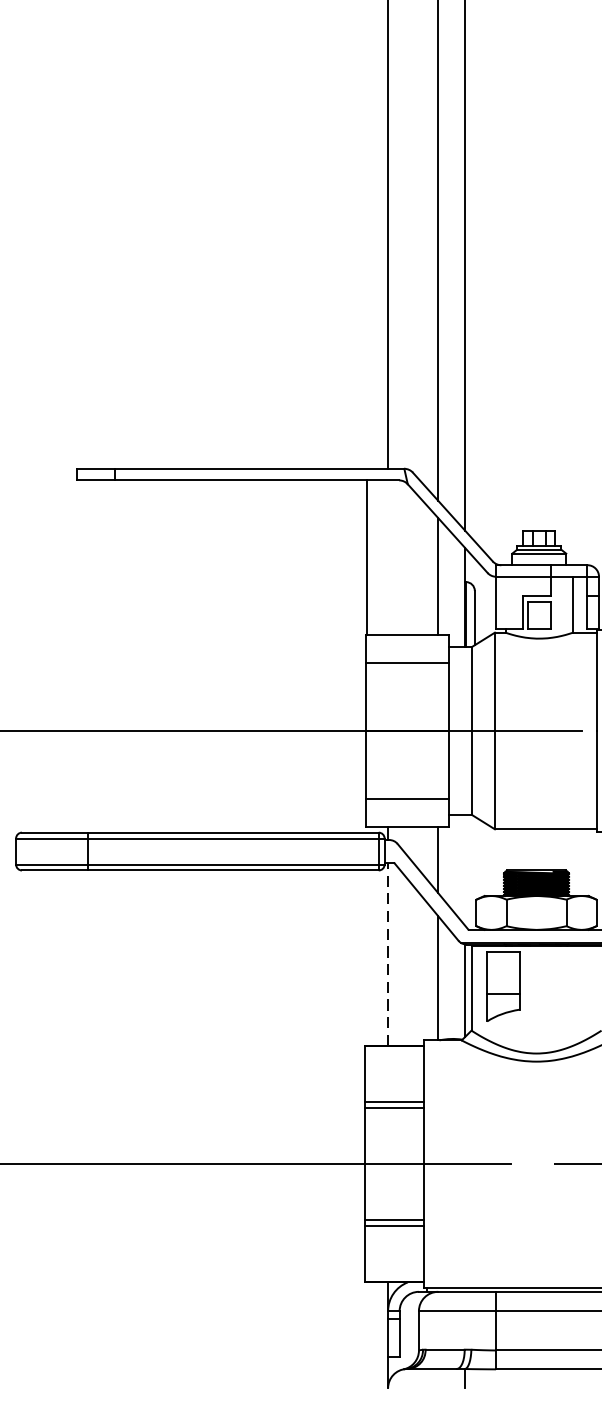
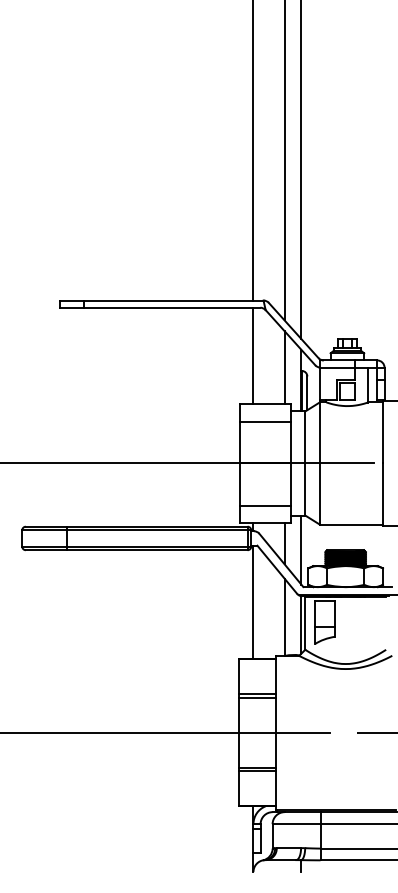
line: (367, 557) -> (253, 355), moved
line: (465, 869) -> (301, 549), added
line: (388, 954) -> (253, 602), dashed -> solid

